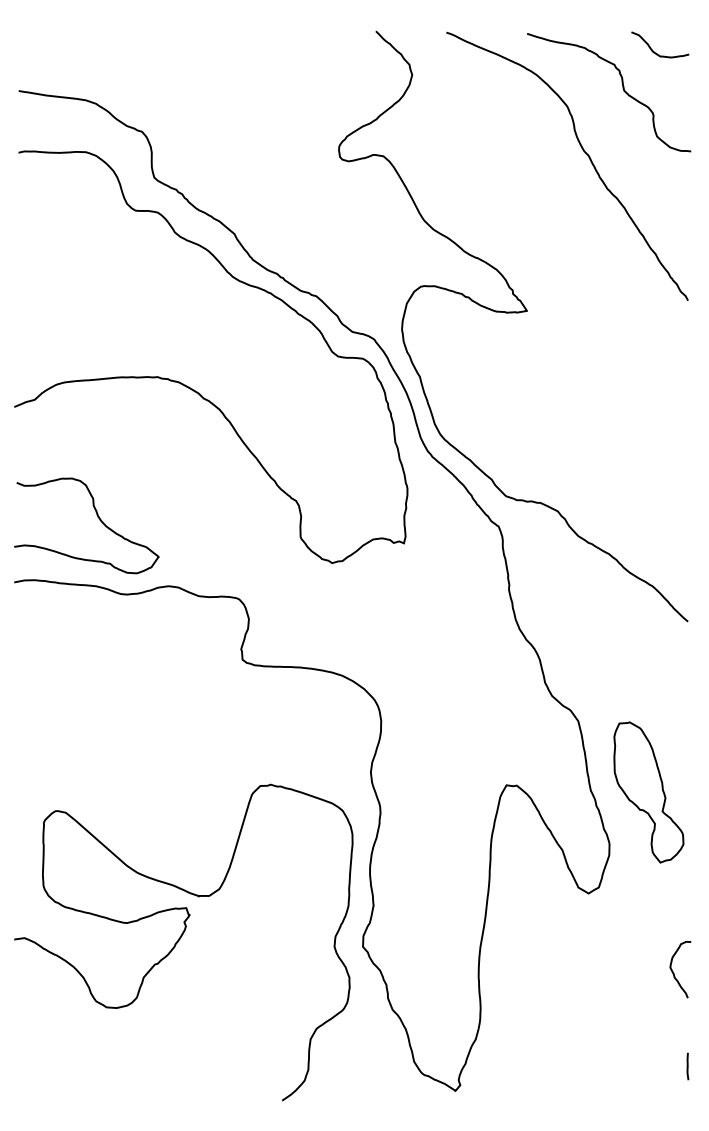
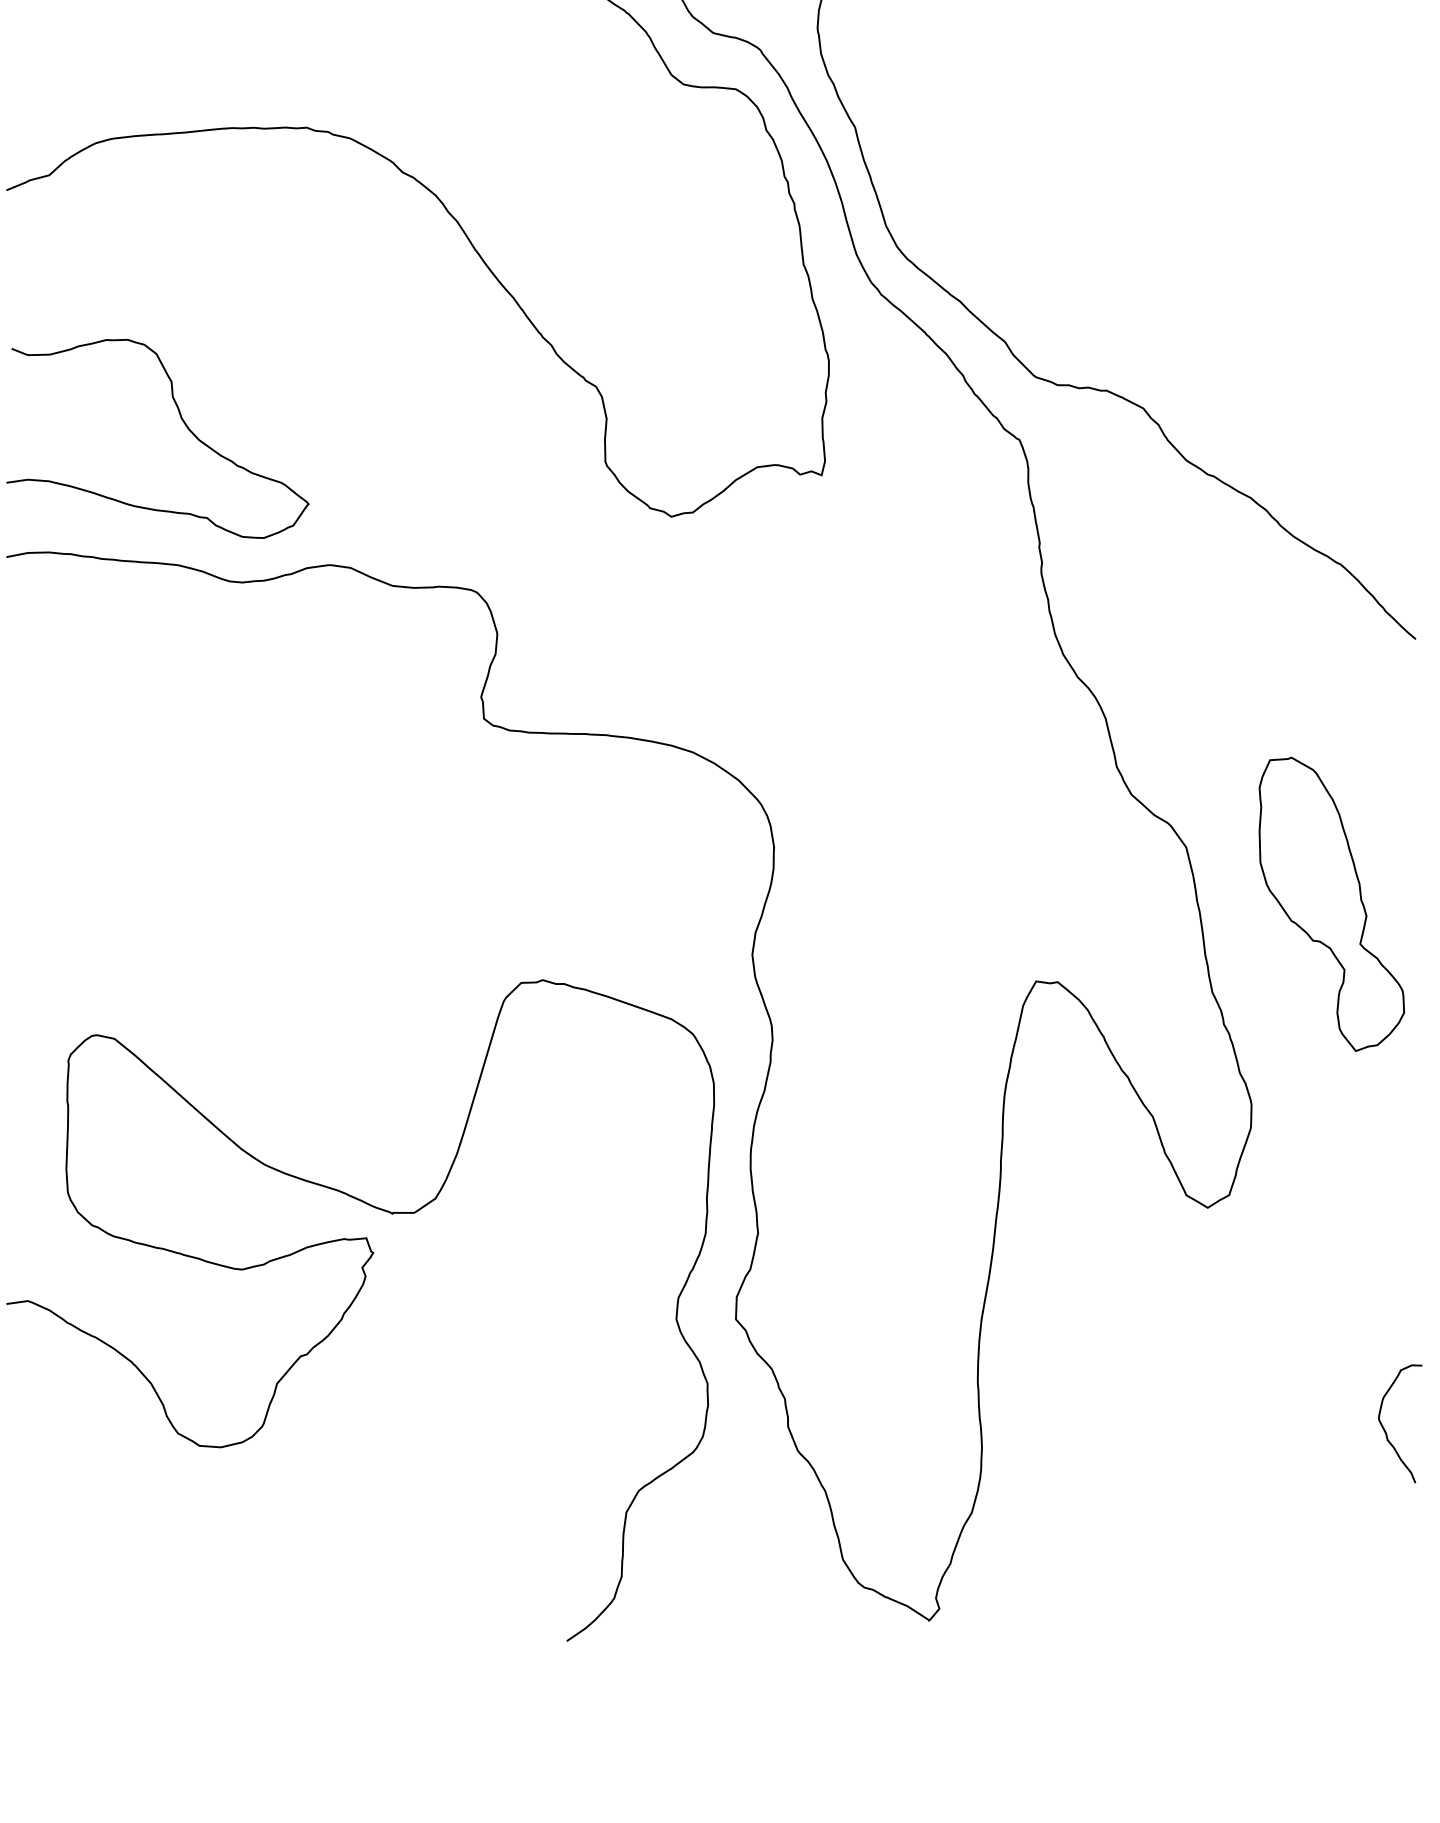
part: (648, 792) -> (1330, 904), moved
curve: (674, 973) -> (1387, 1431), moved
line: (687, 1066) -> (1414, 1569), removed

